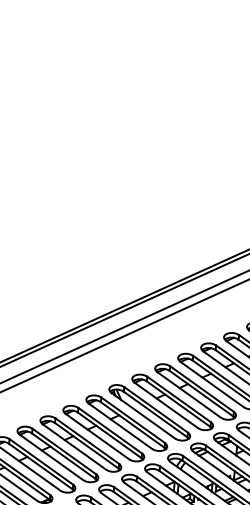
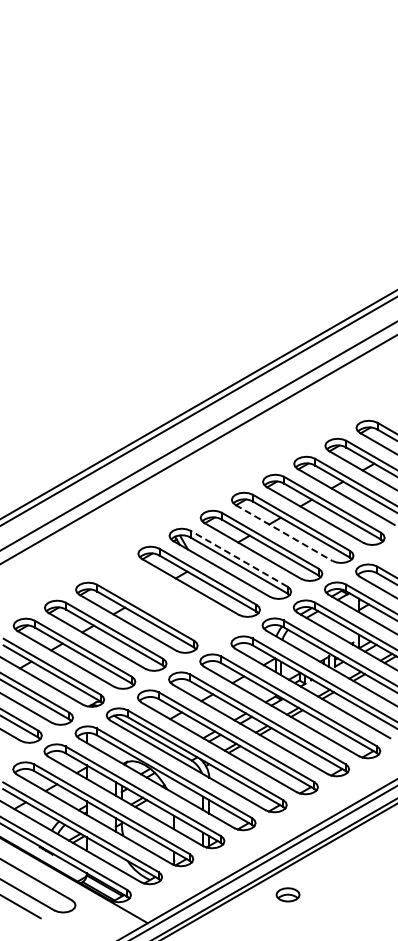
line: (188, 394) -> (283, 532), solid -> dashed
line: (156, 409) -> (239, 558), solid -> dashed
part: (103, 433) -> (167, 599), removed

